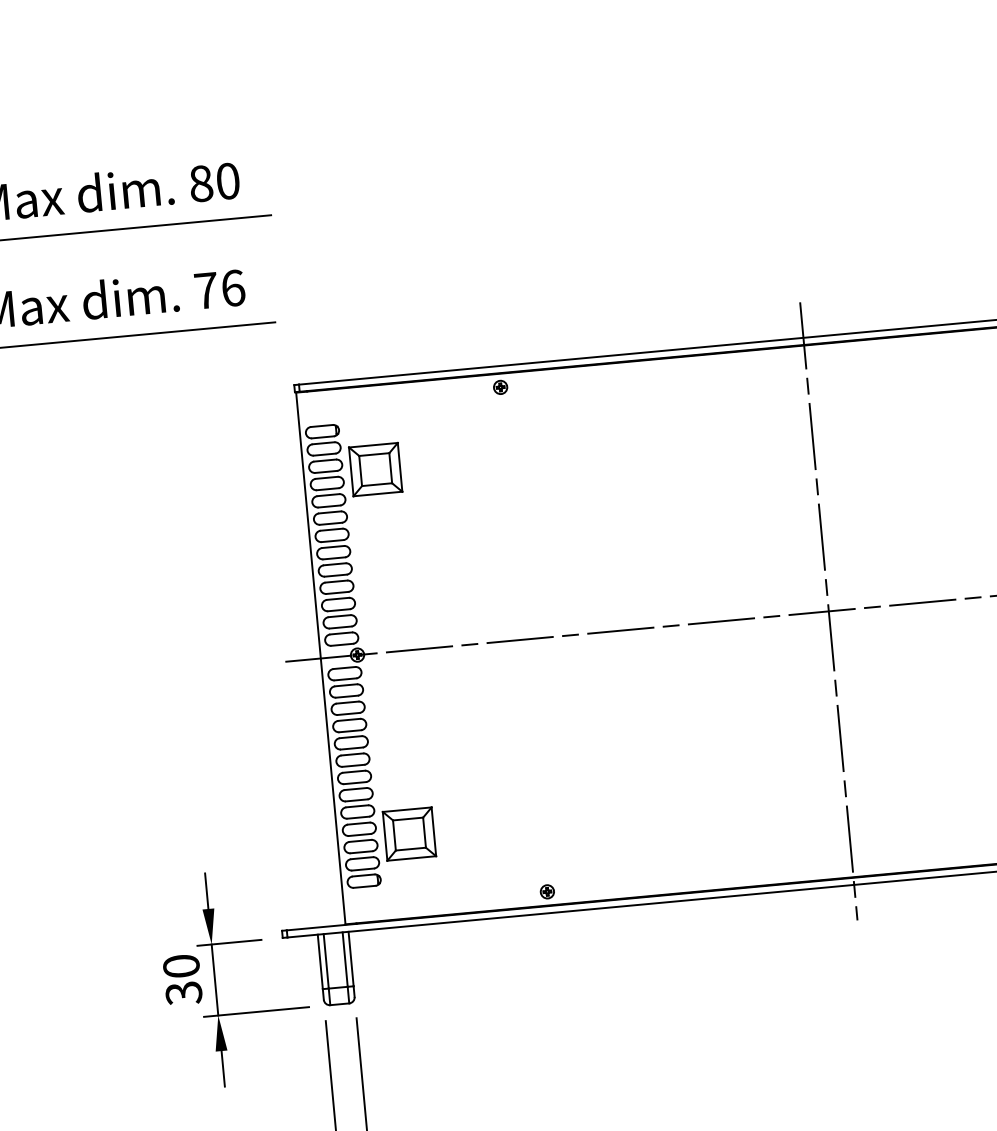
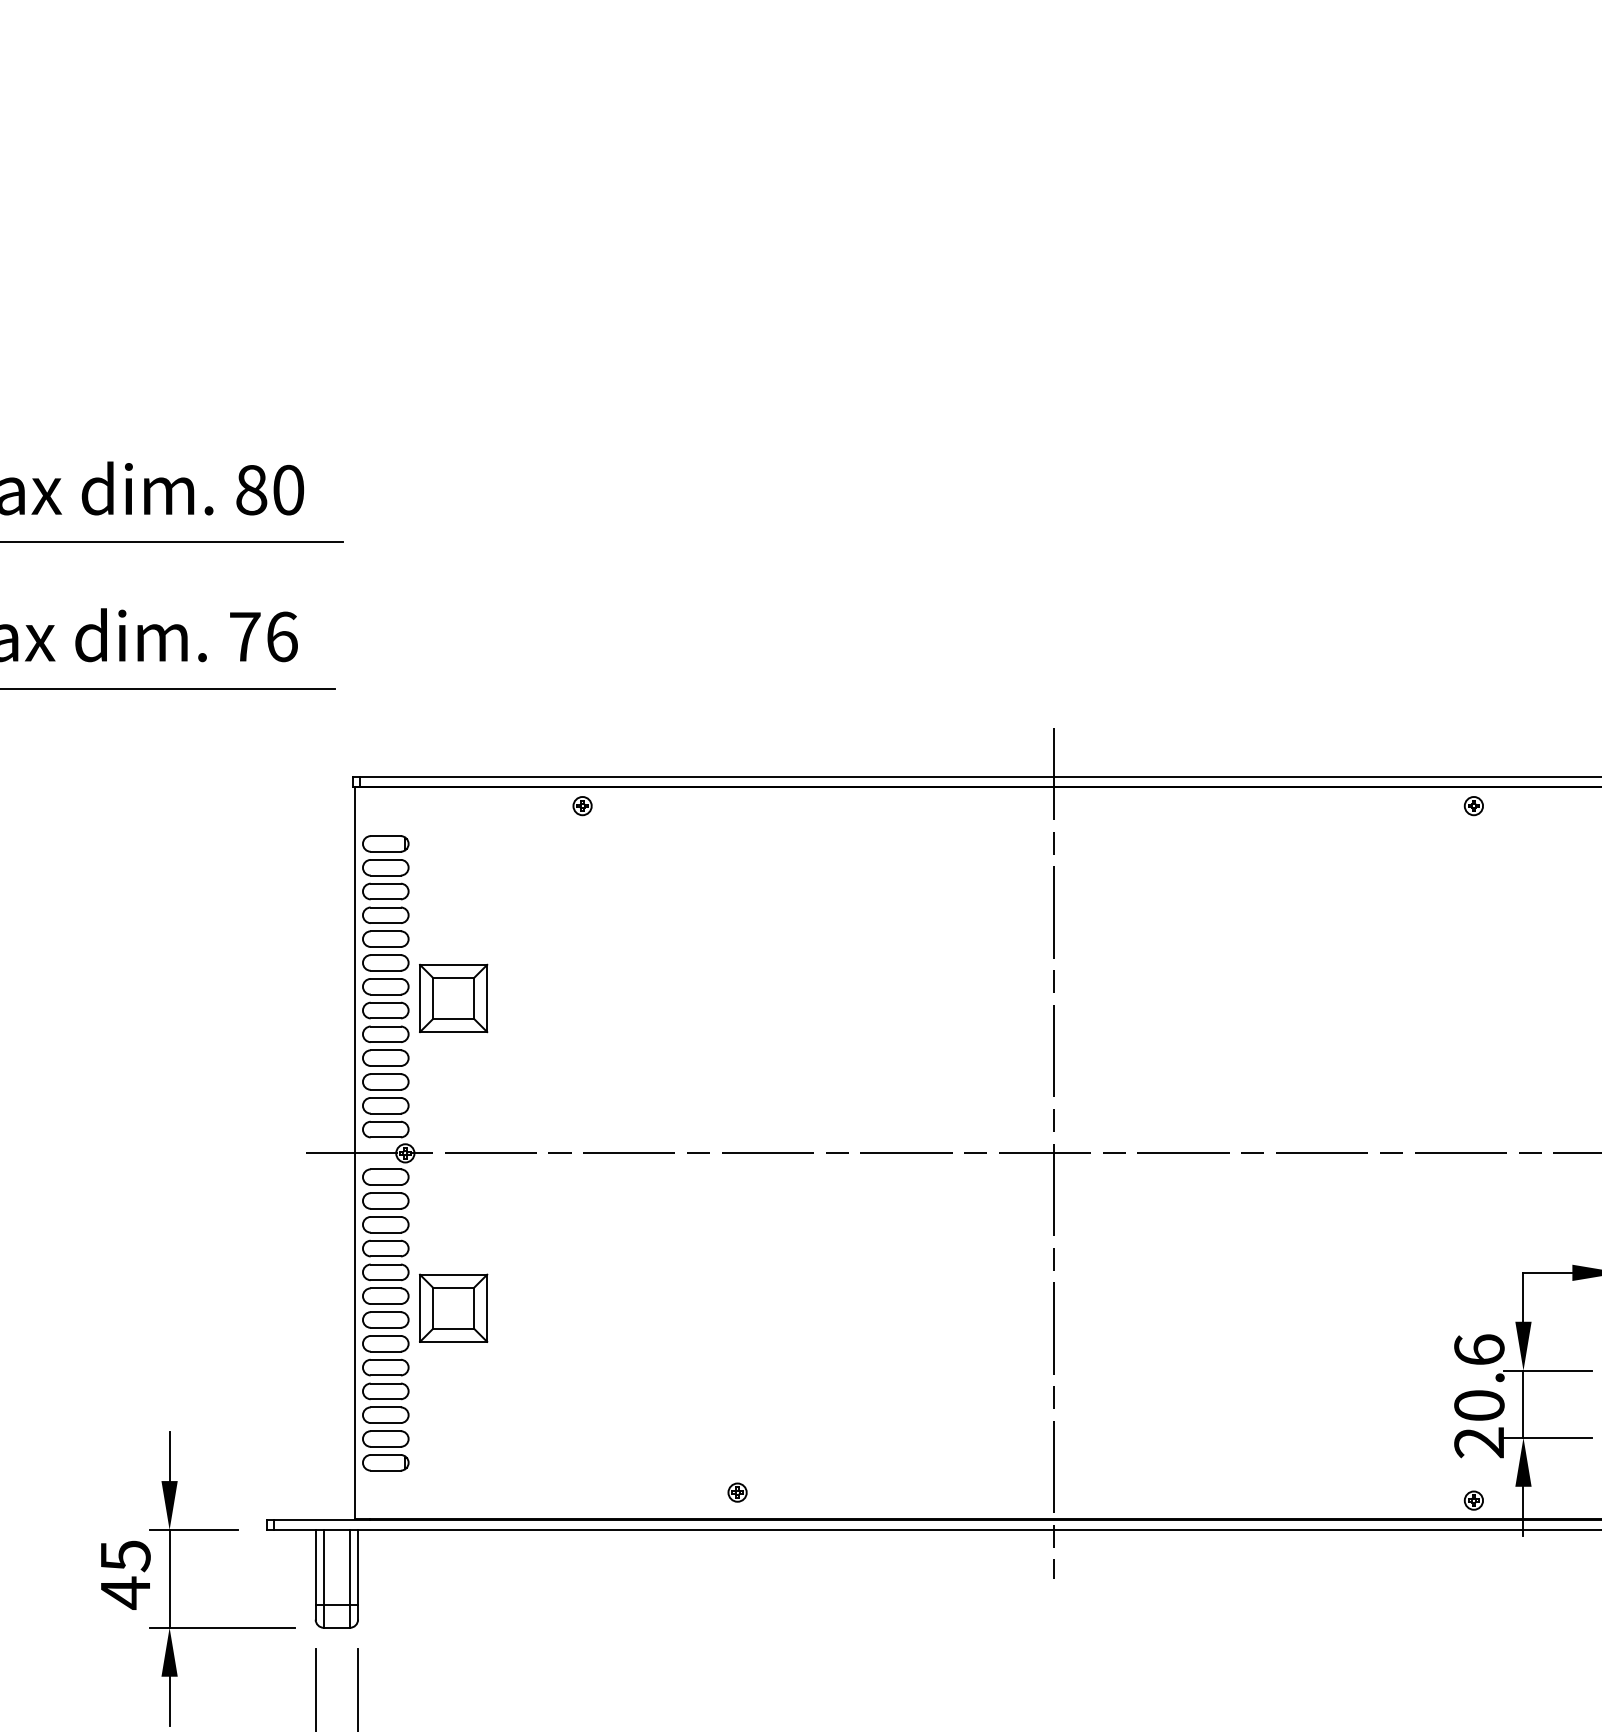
part: (500, 387) -> (582, 806), moved
part: (375, 469) -> (453, 998), moved
part: (409, 833) -> (453, 1307), moved
part: (547, 891) -> (737, 1492), moved
text: (182, 979) -> (125, 1574), 30 -> 45

